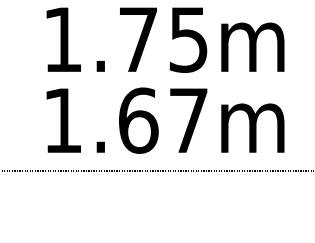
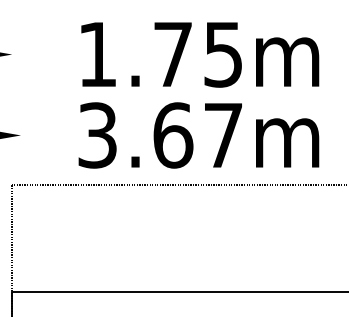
text: (62, 120) -> (97, 135), 1.67m -> 3.67m

